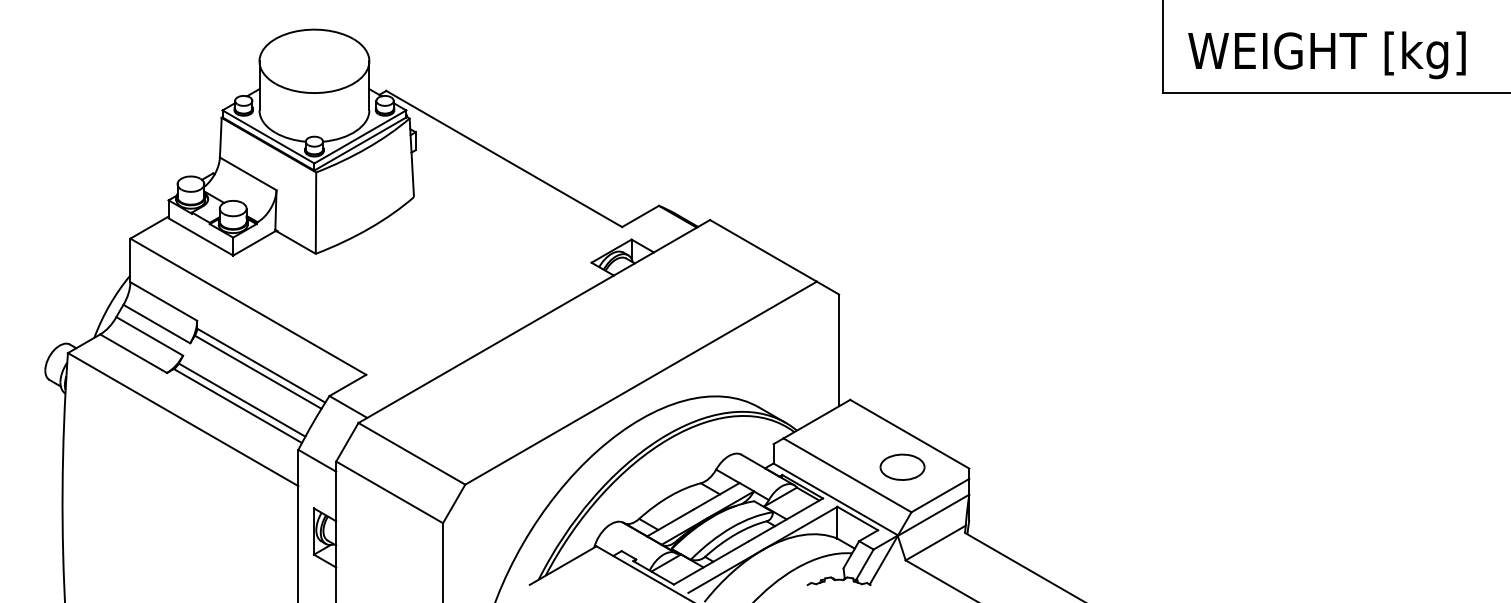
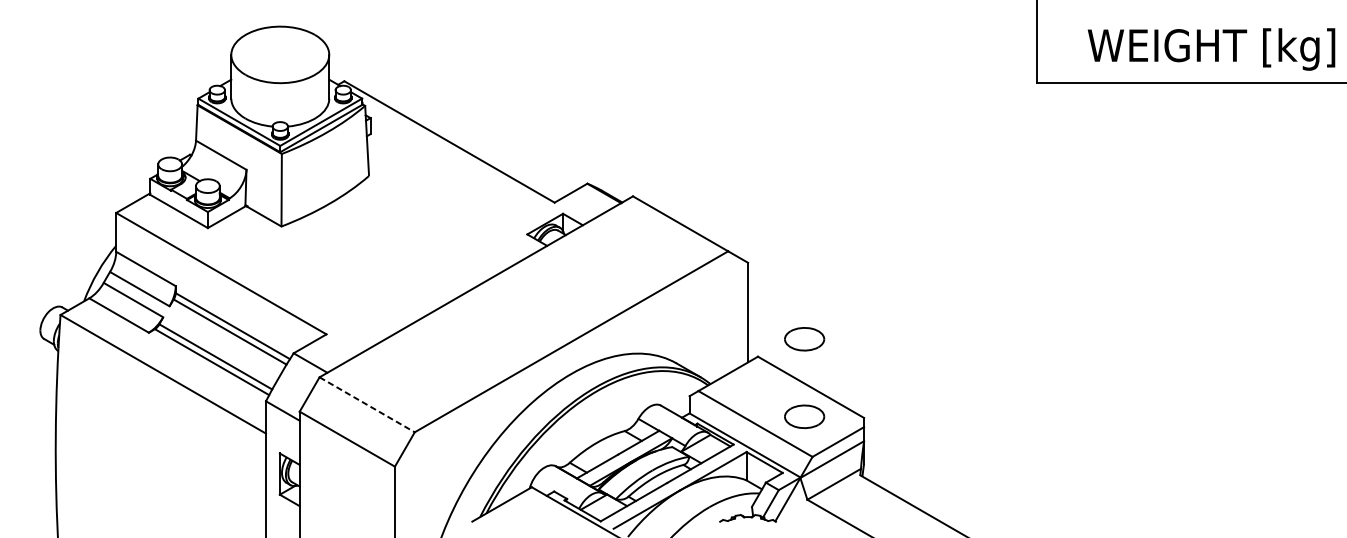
text: (1326, 55) -> (1211, 49), moved
part: (902, 379) -> (804, 338), added
line: (411, 453) -> (366, 404), solid -> dashed

